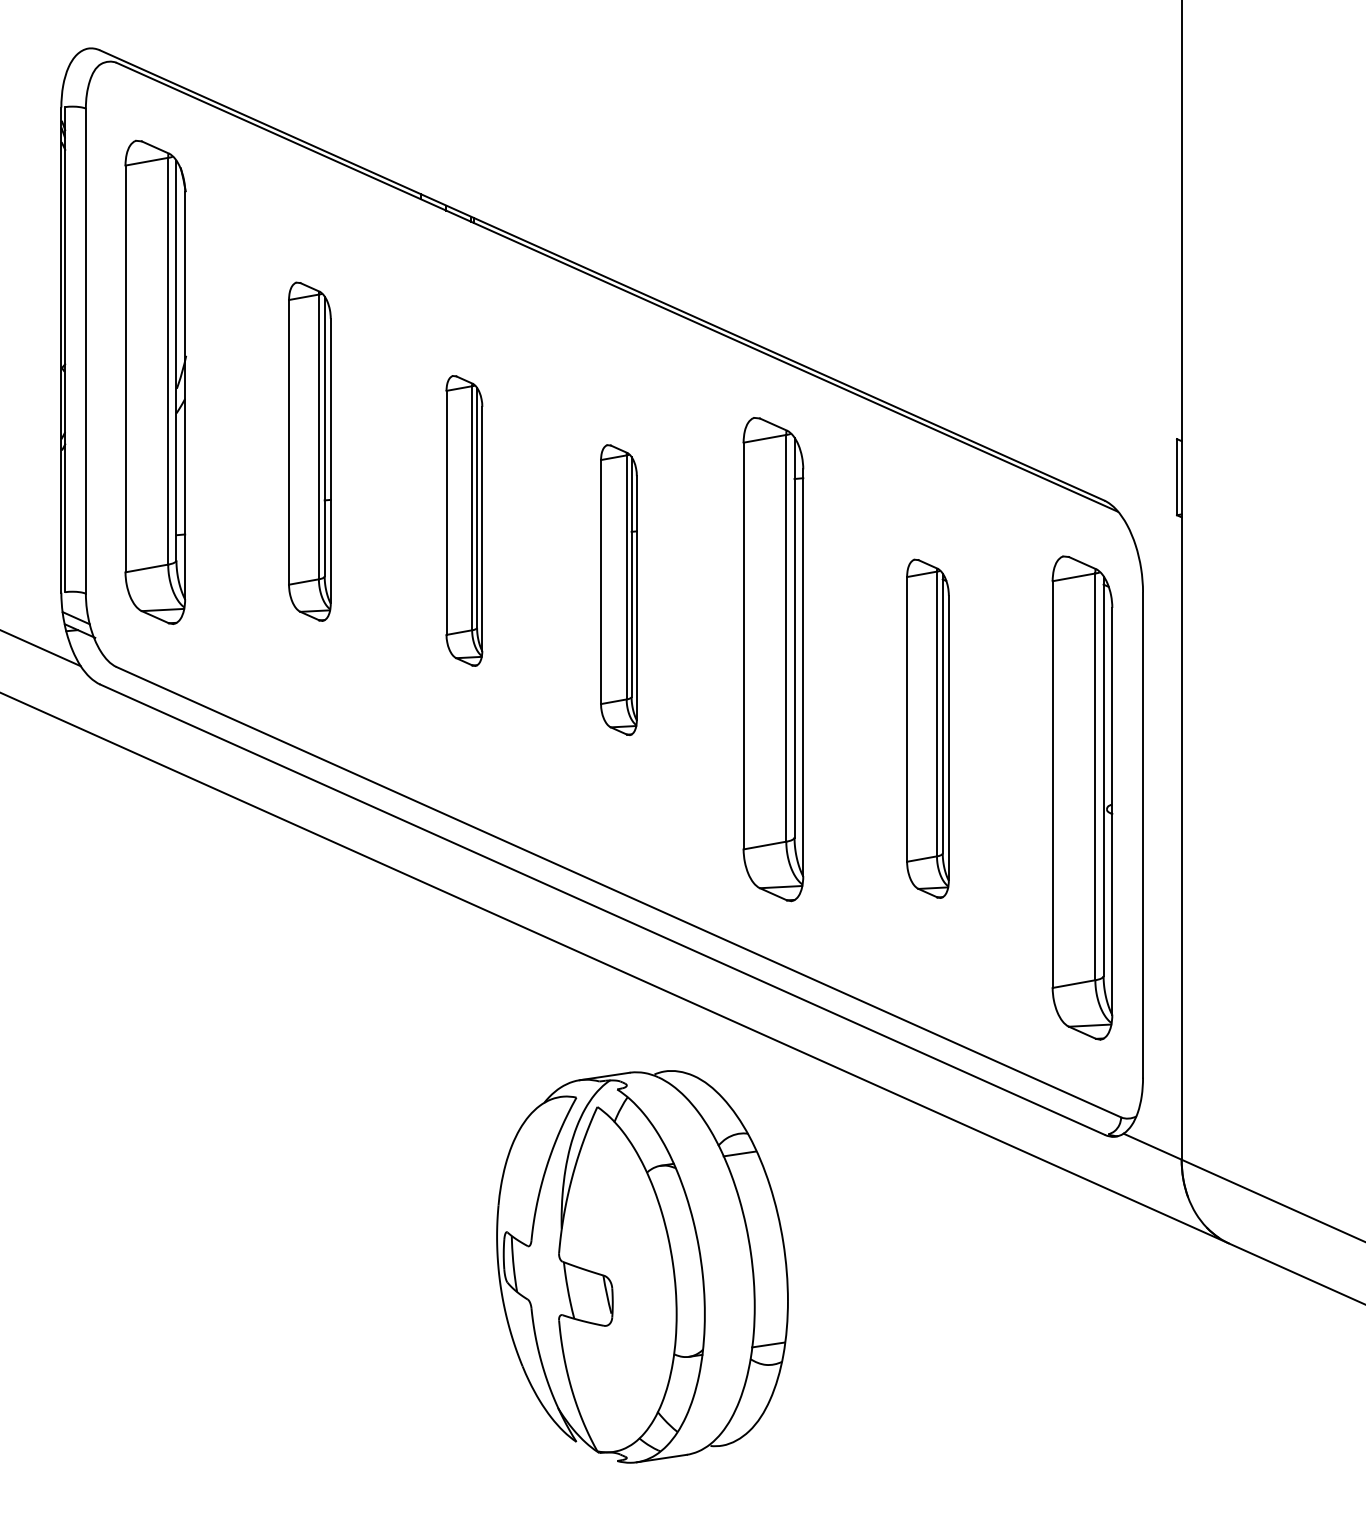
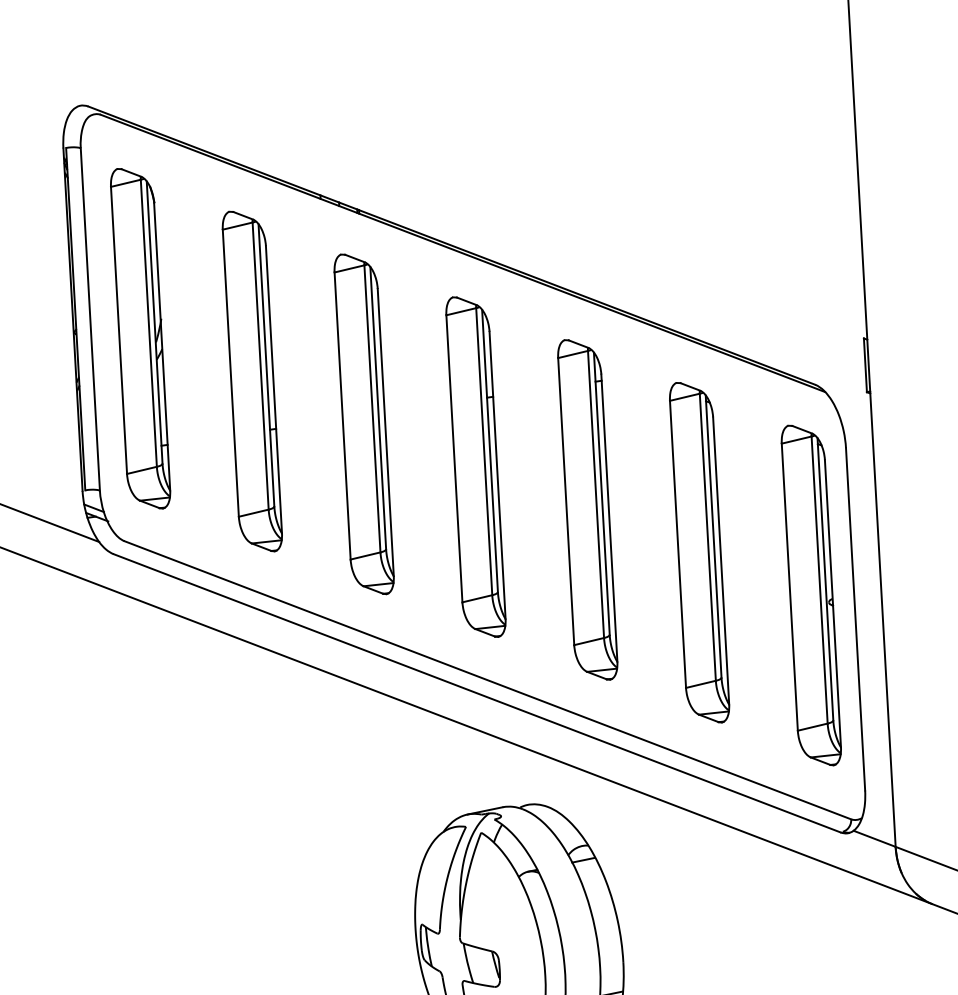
part: (309, 451) -> (252, 381), size x1.43
part: (464, 520) -> (364, 424), size x1.67
part: (618, 589) -> (475, 466), size x1.67
part: (927, 728) -> (699, 552), size x1.43

